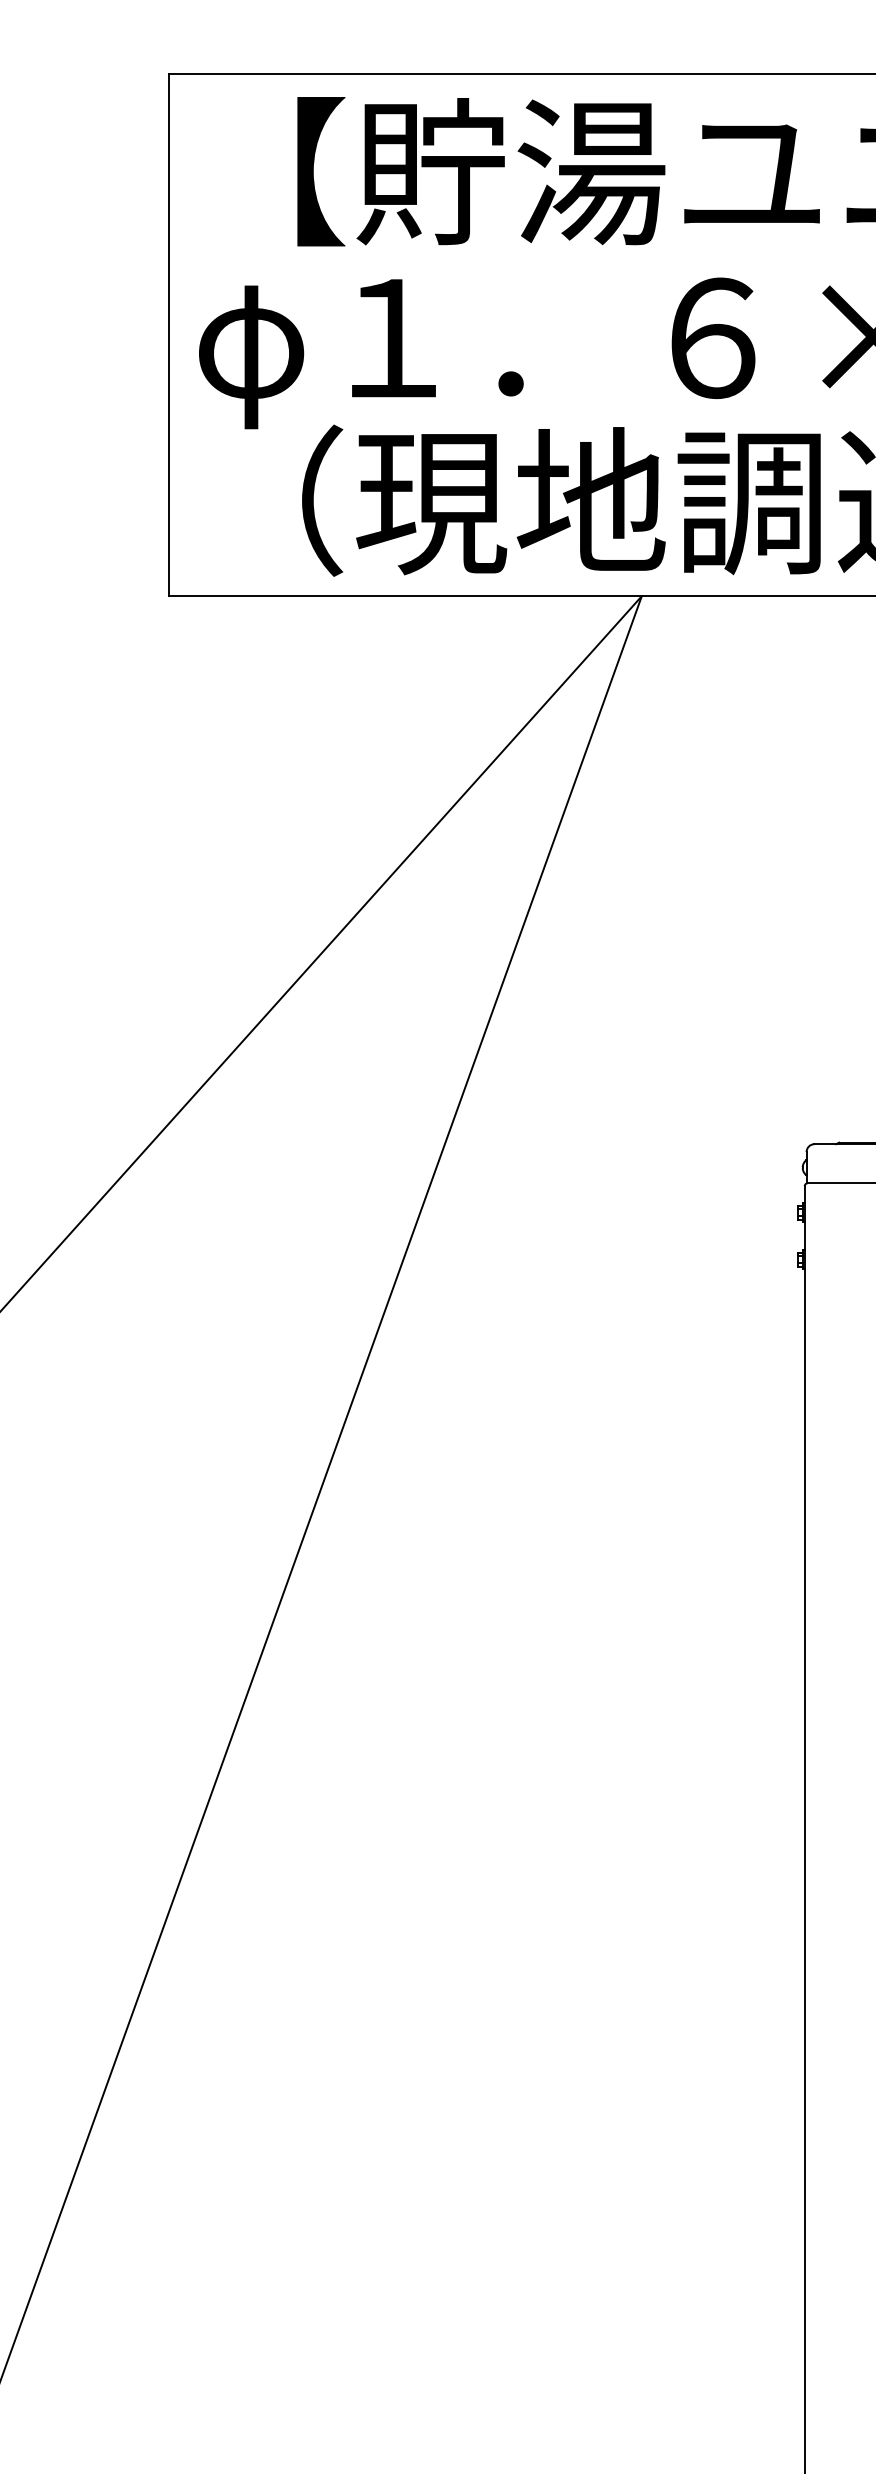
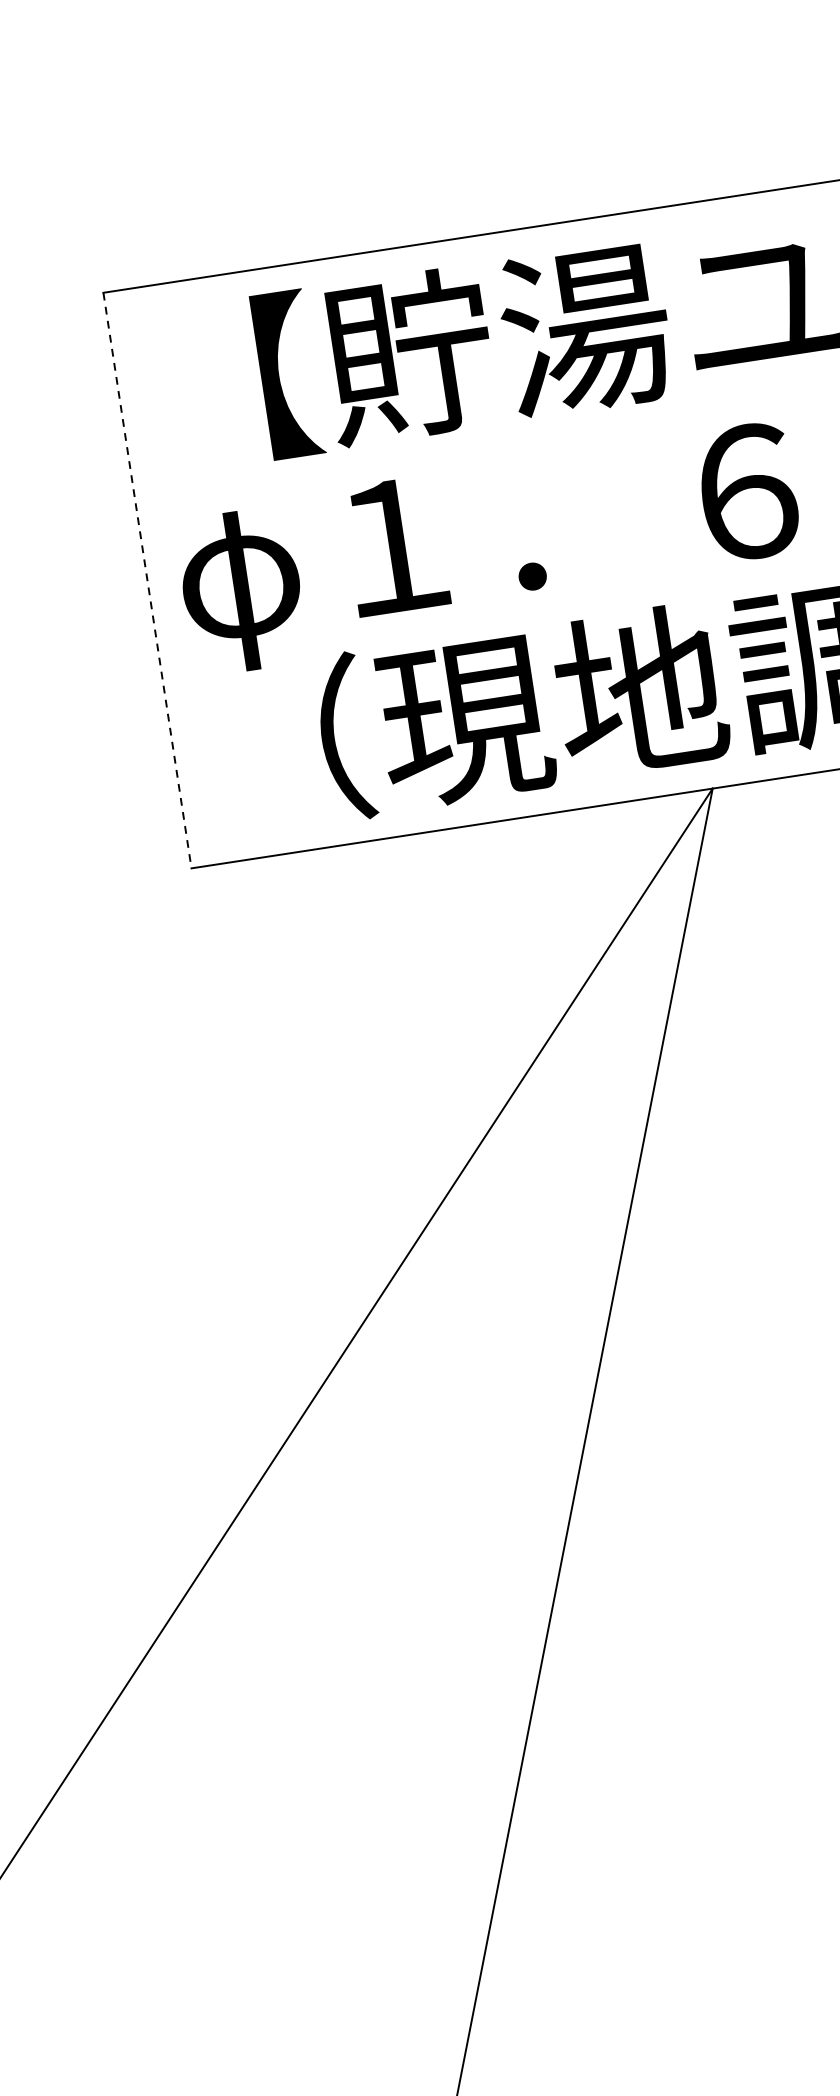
line: (169, 335) -> (147, 580), solid -> dashed

